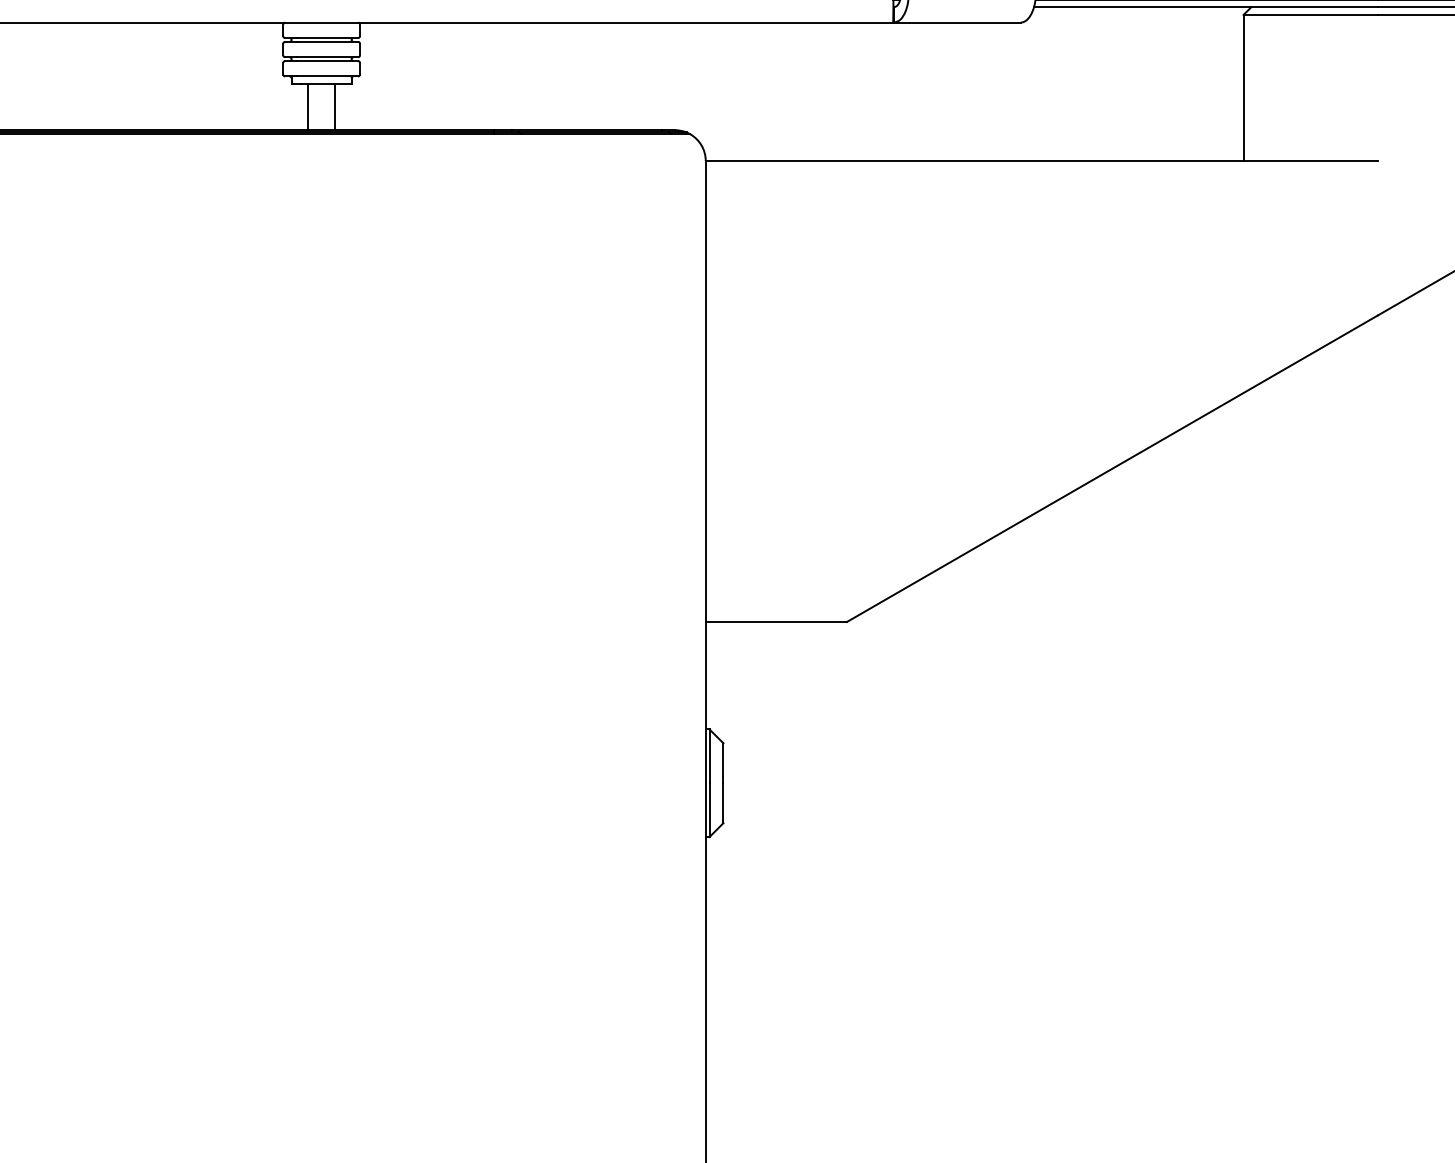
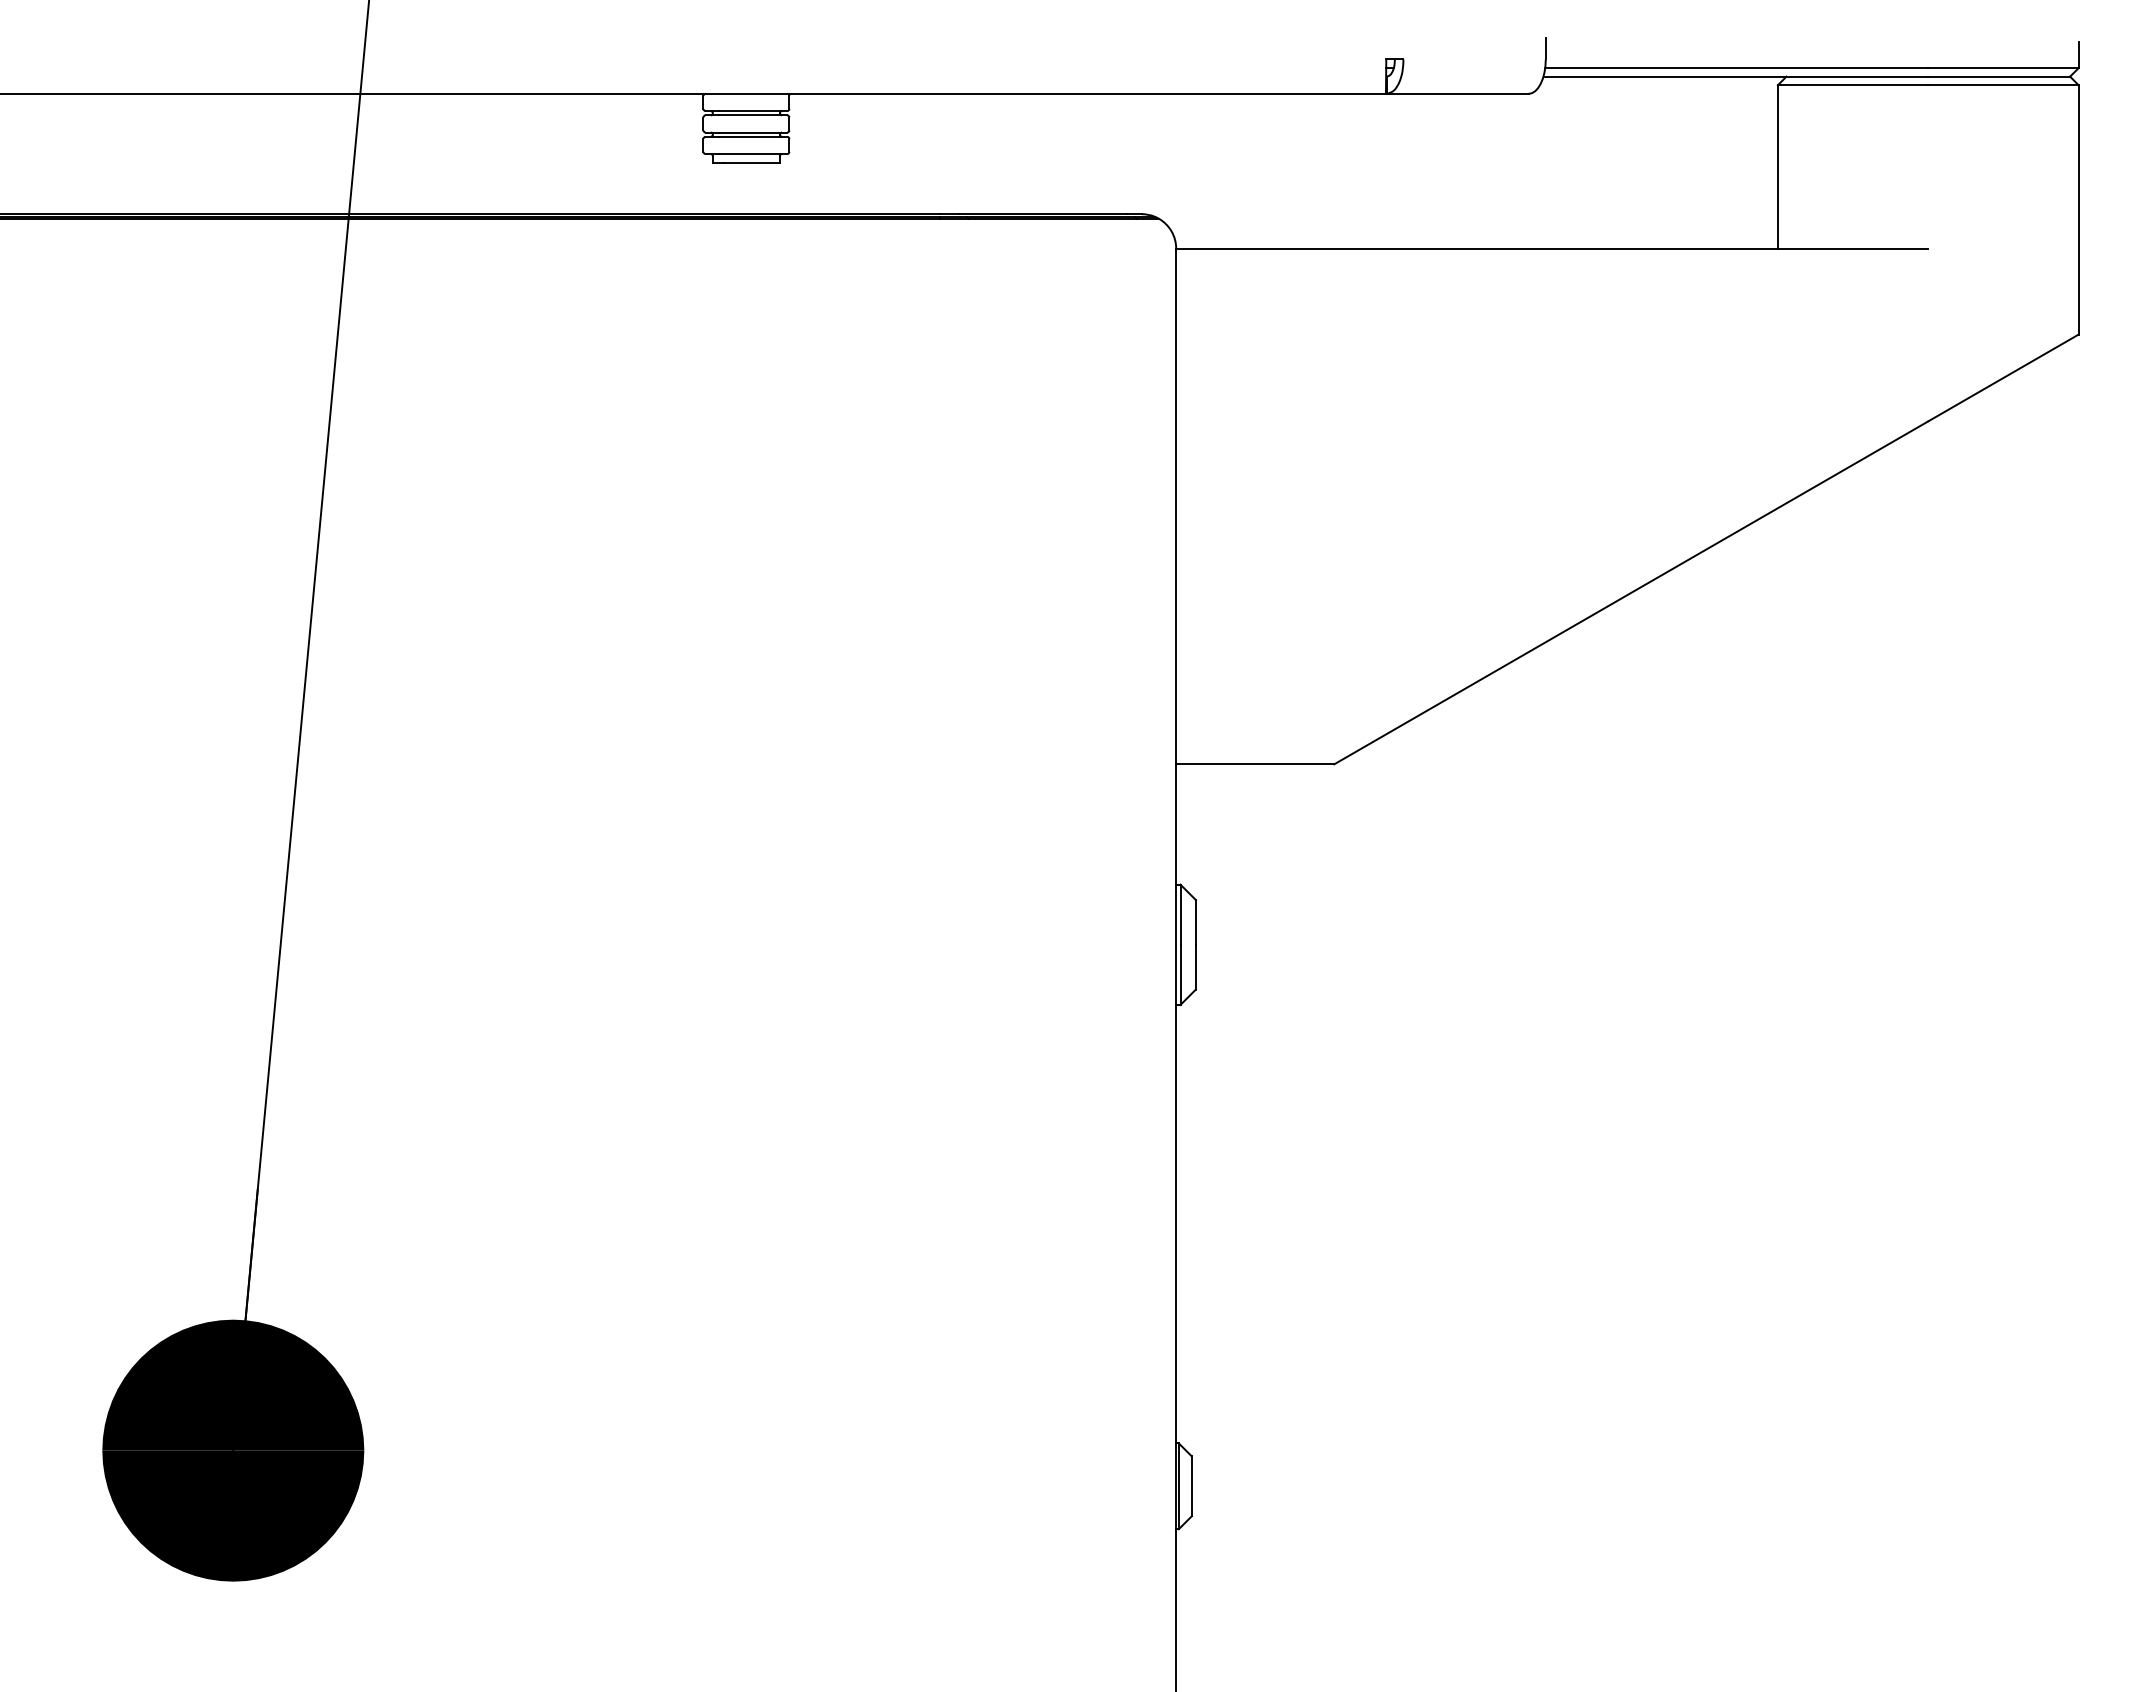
line: (308, 107) -> (731, 188), removed
line: (335, 107) -> (761, 188), removed

